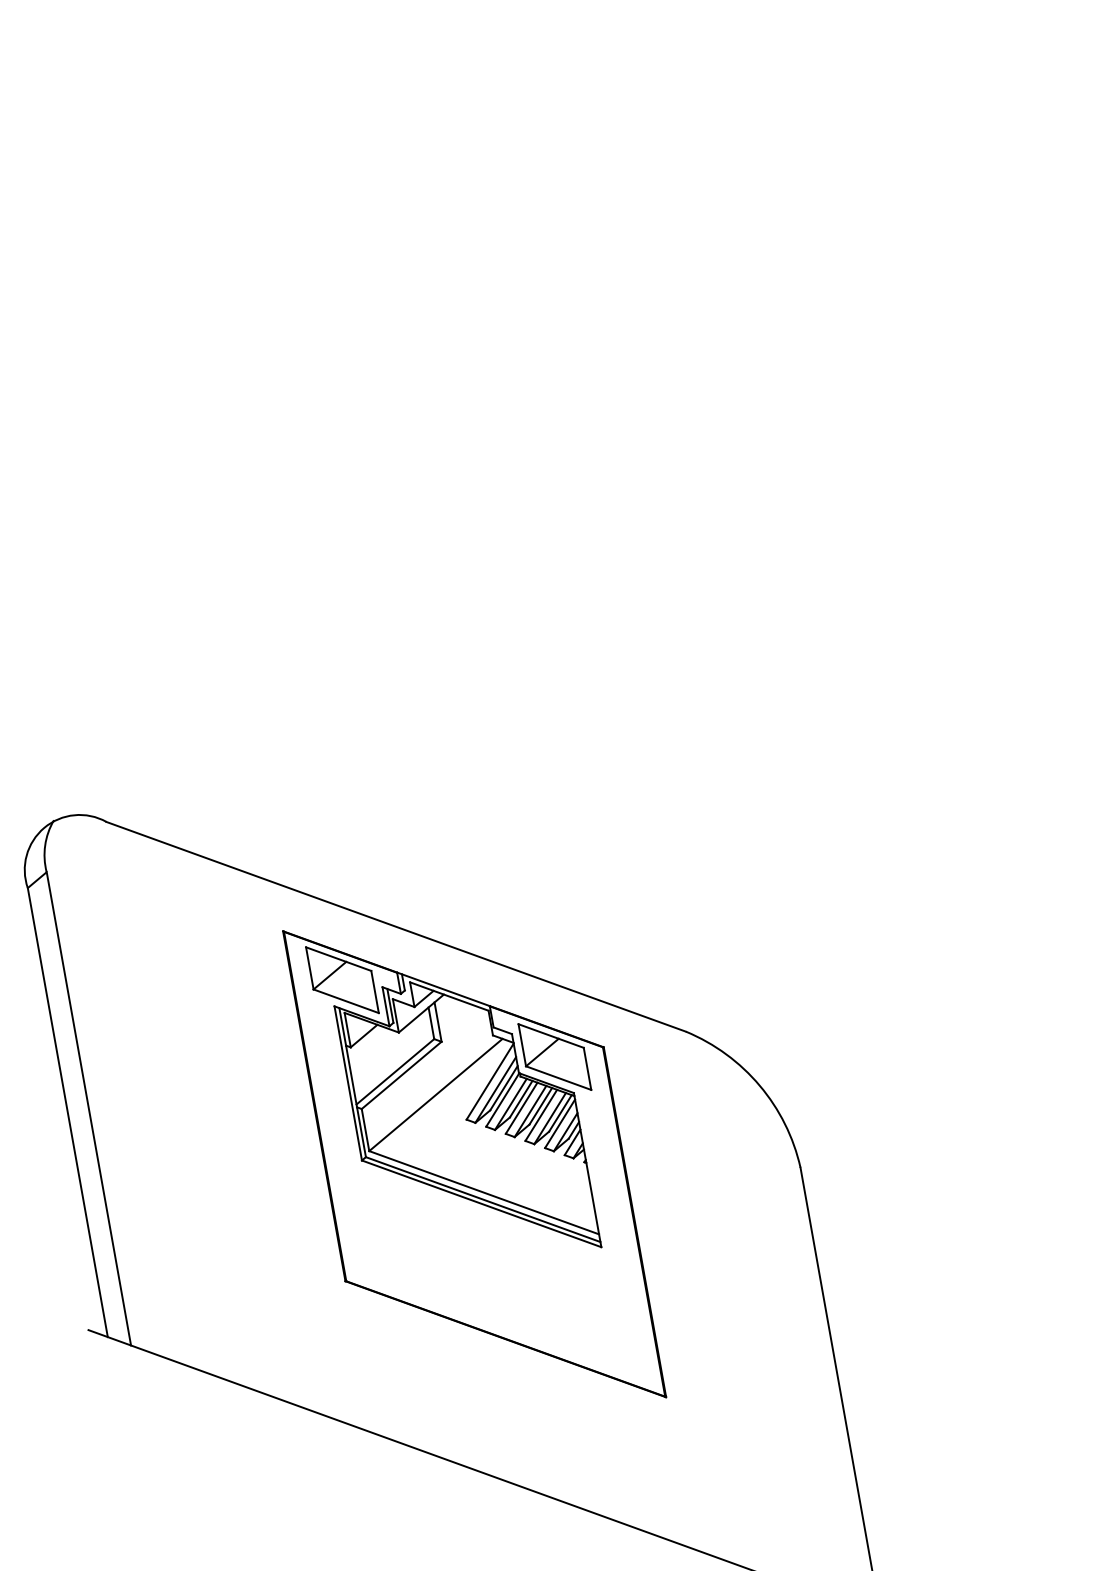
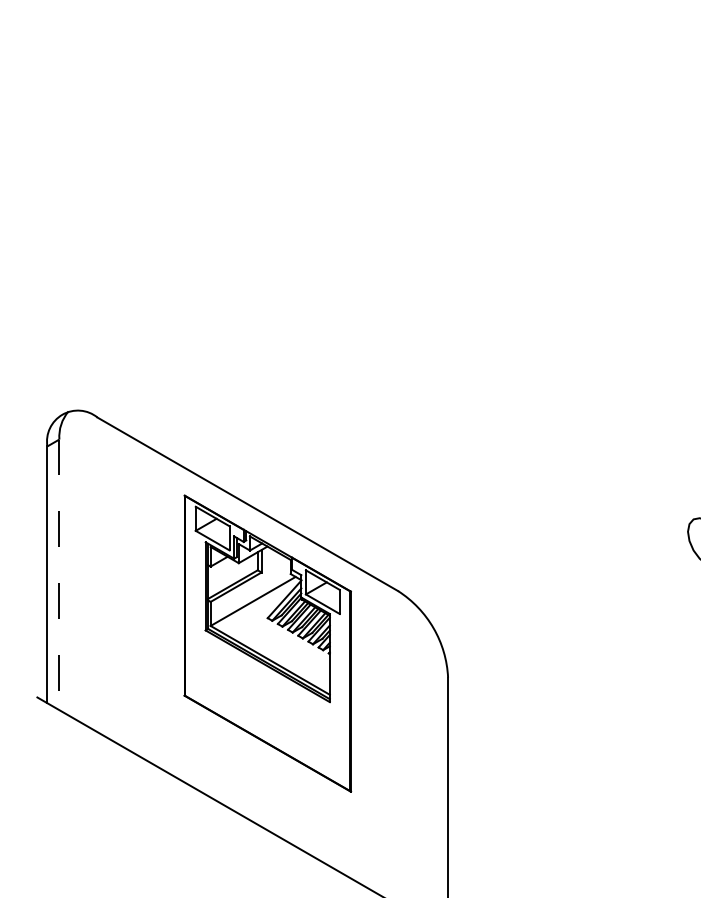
line: (89, 1109) -> (59, 575), solid -> dashed

